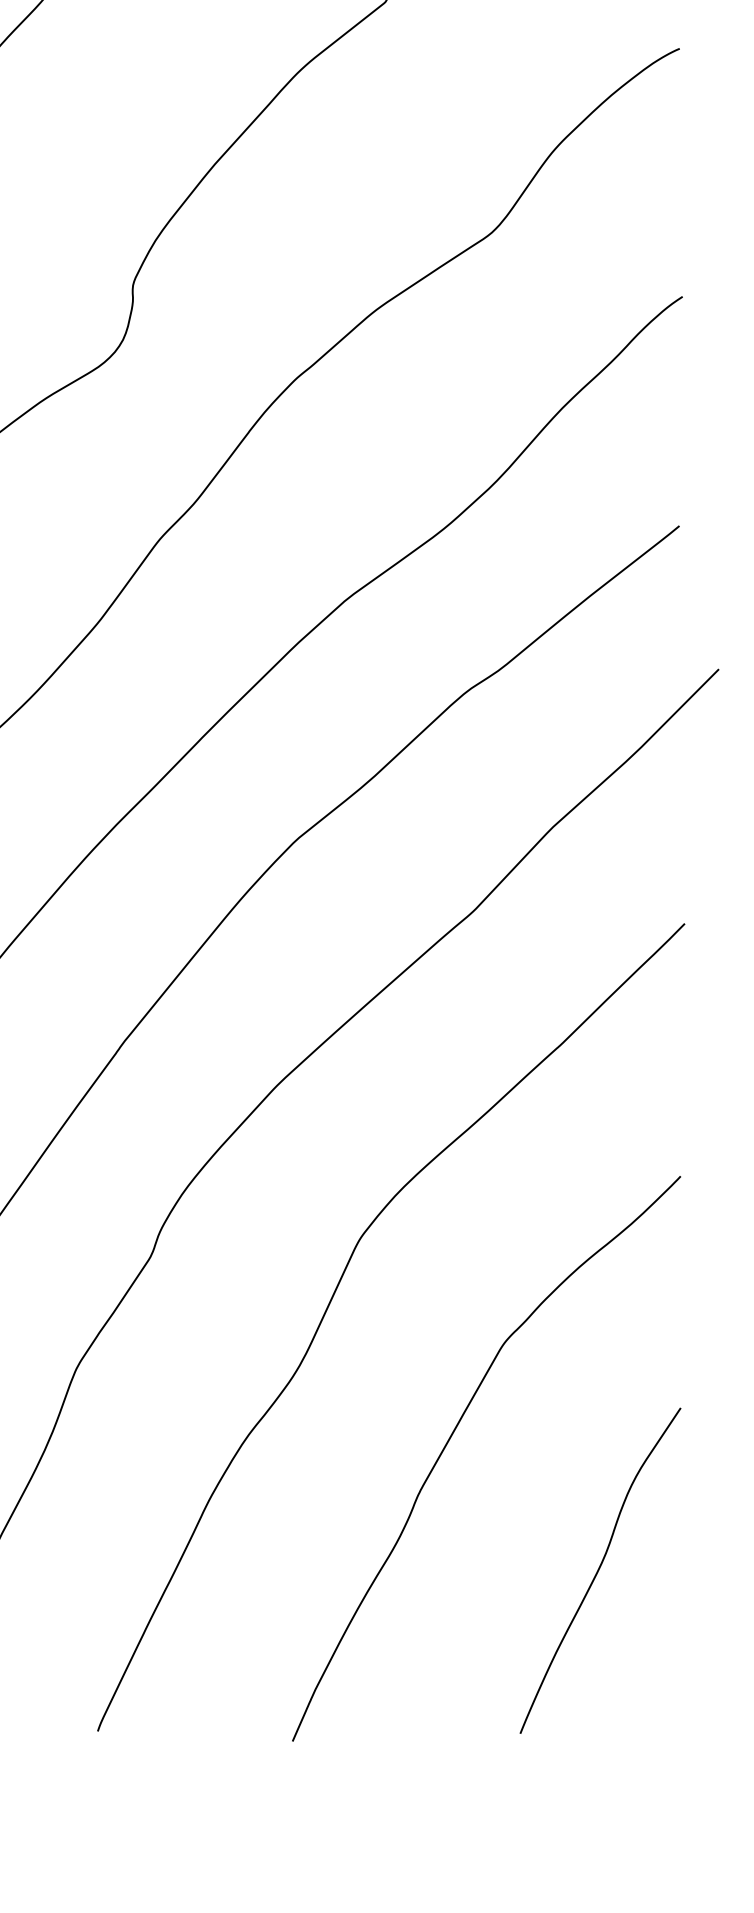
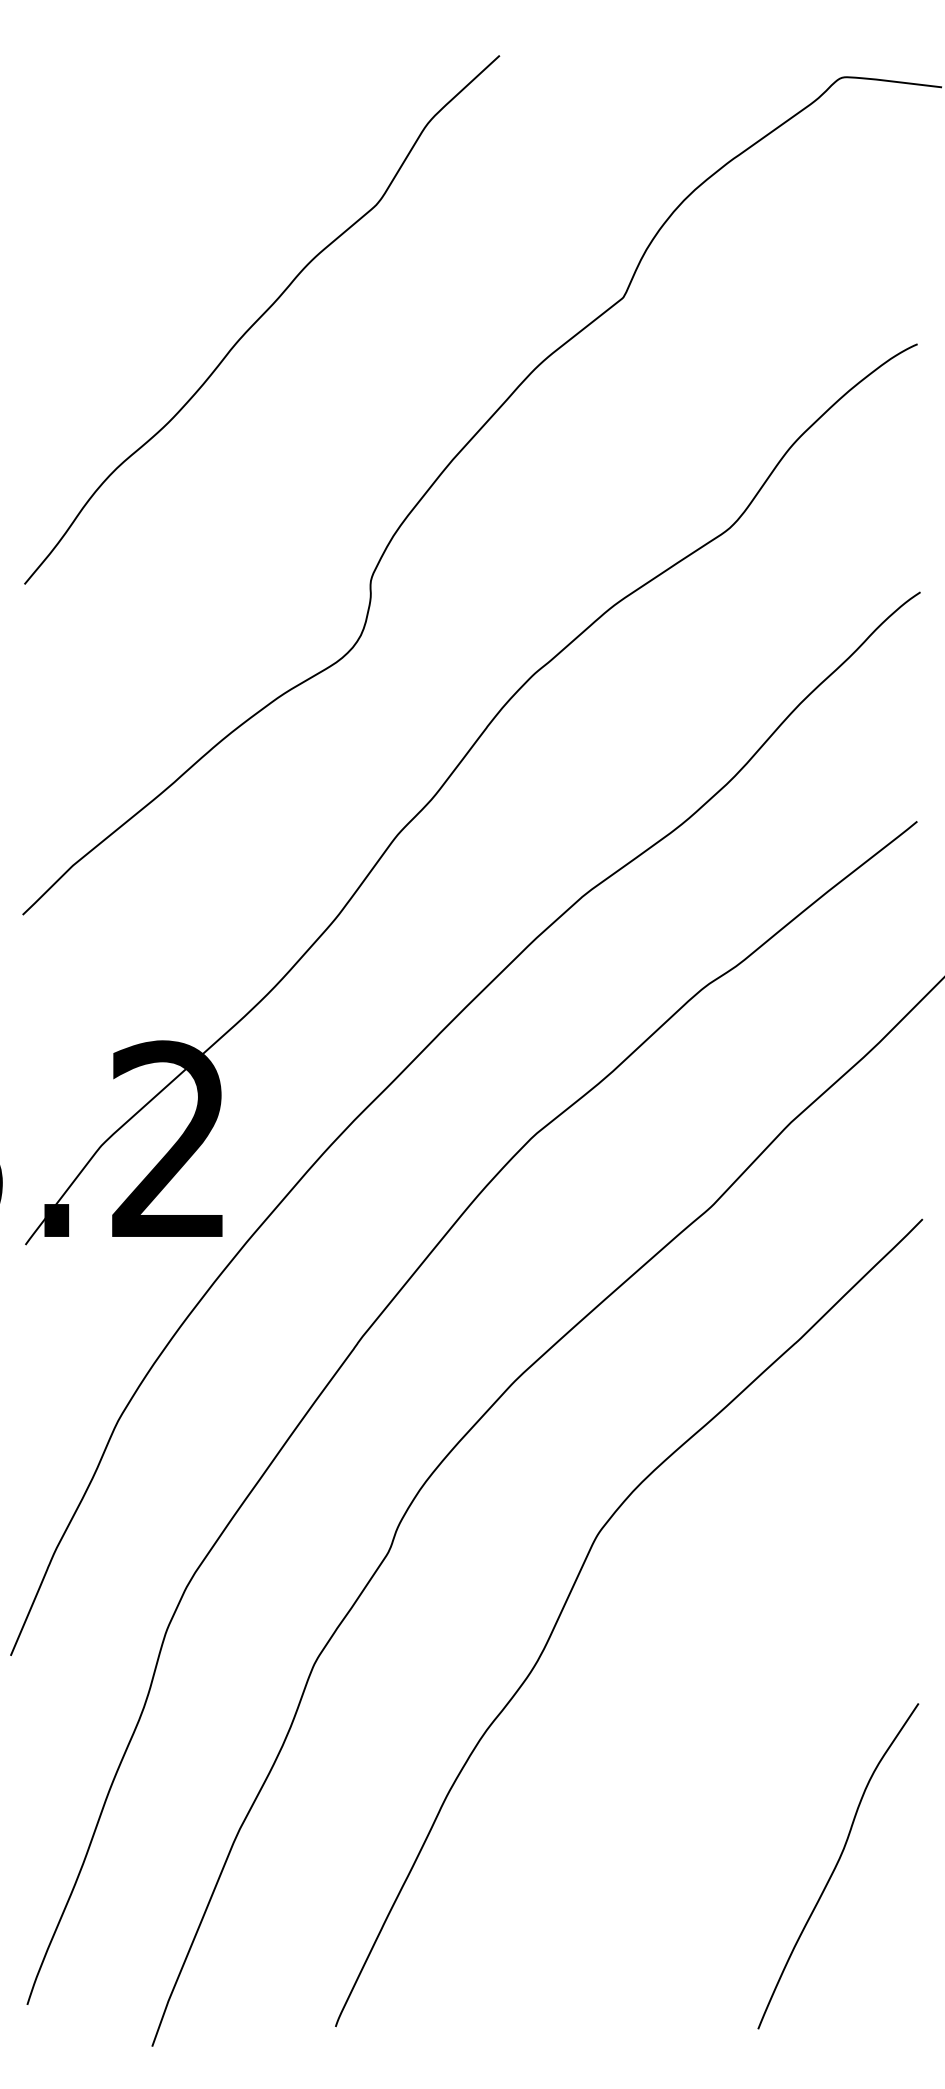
curve: (452, 1436) -> (690, 1731), removed

